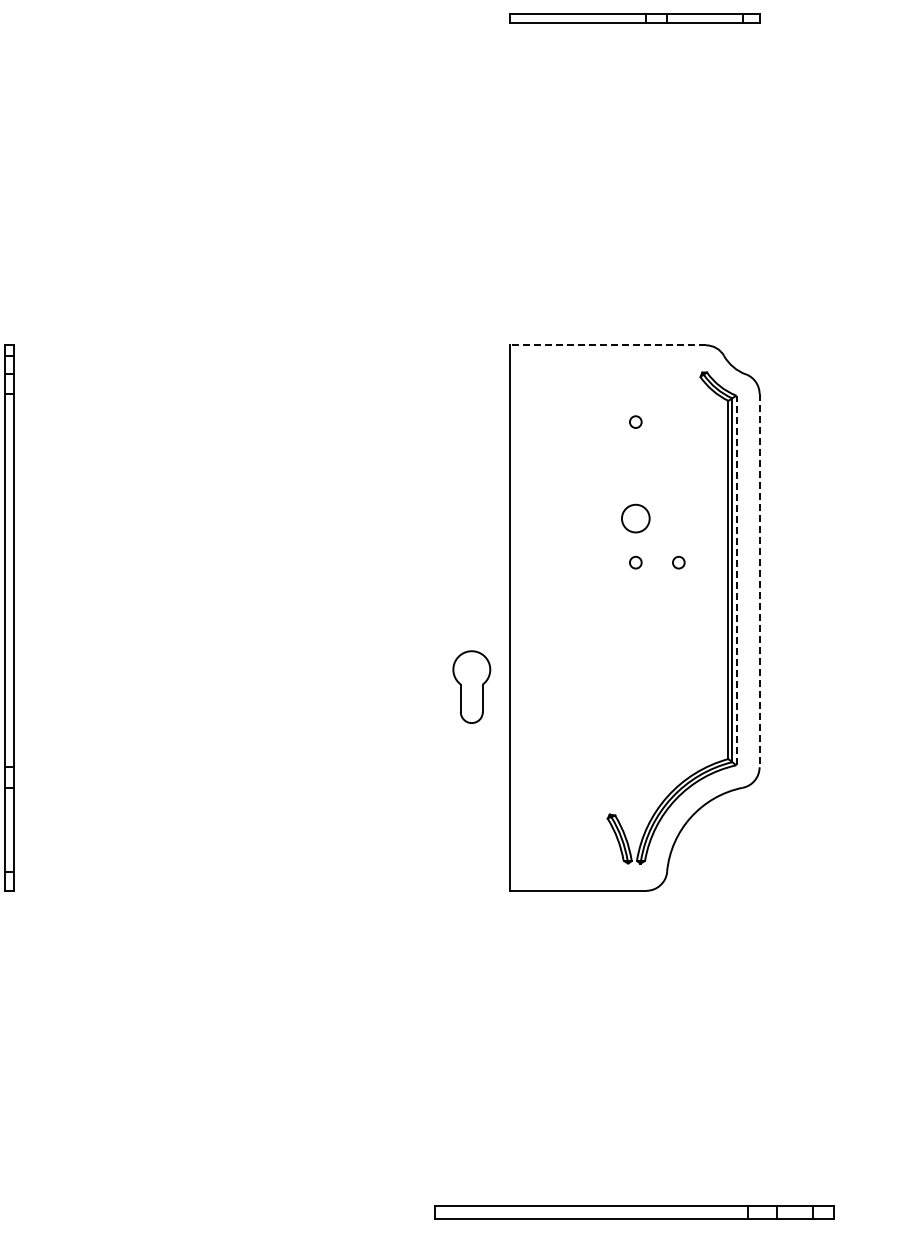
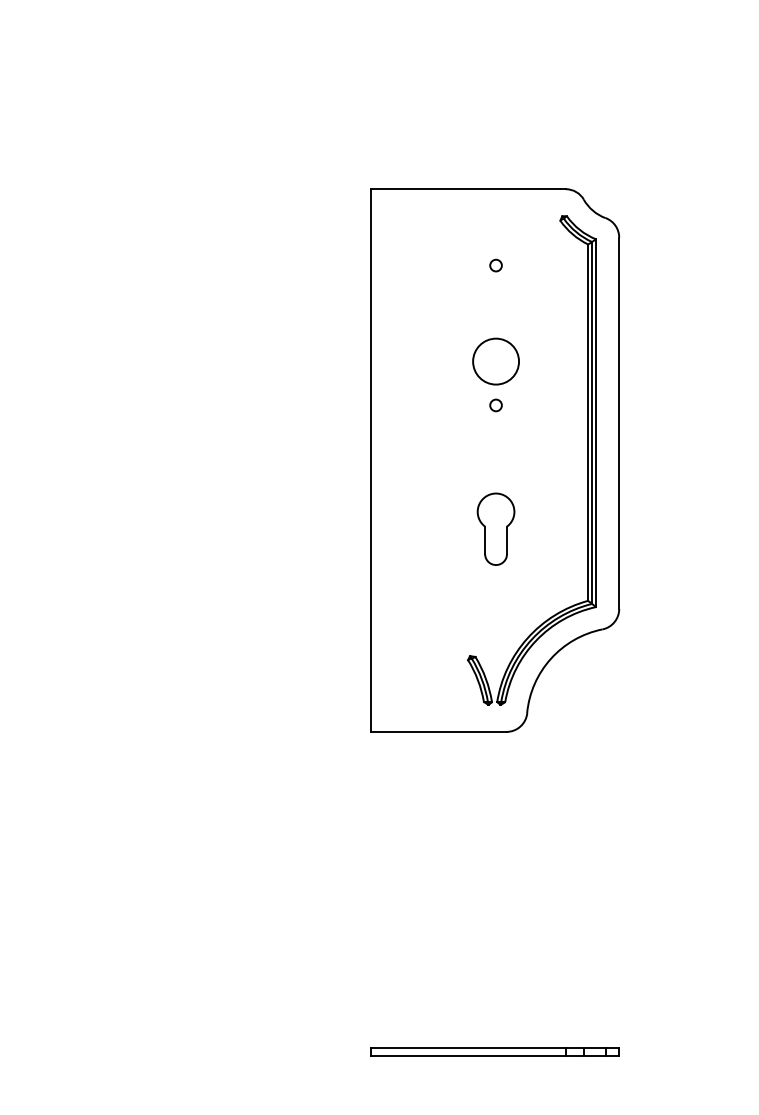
line: (607, 345) -> (467, 189), dashed -> solid
circle: (635, 518) -> (495, 361), size x1.67
circle: (678, 562) -> (538, 405), removed
line: (736, 580) -> (596, 423), dashed -> solid
line: (759, 580) -> (619, 423), dashed -> solid
part: (471, 686) -> (495, 528), moved
part: (634, 1211) -> (494, 1050), size x0.62

